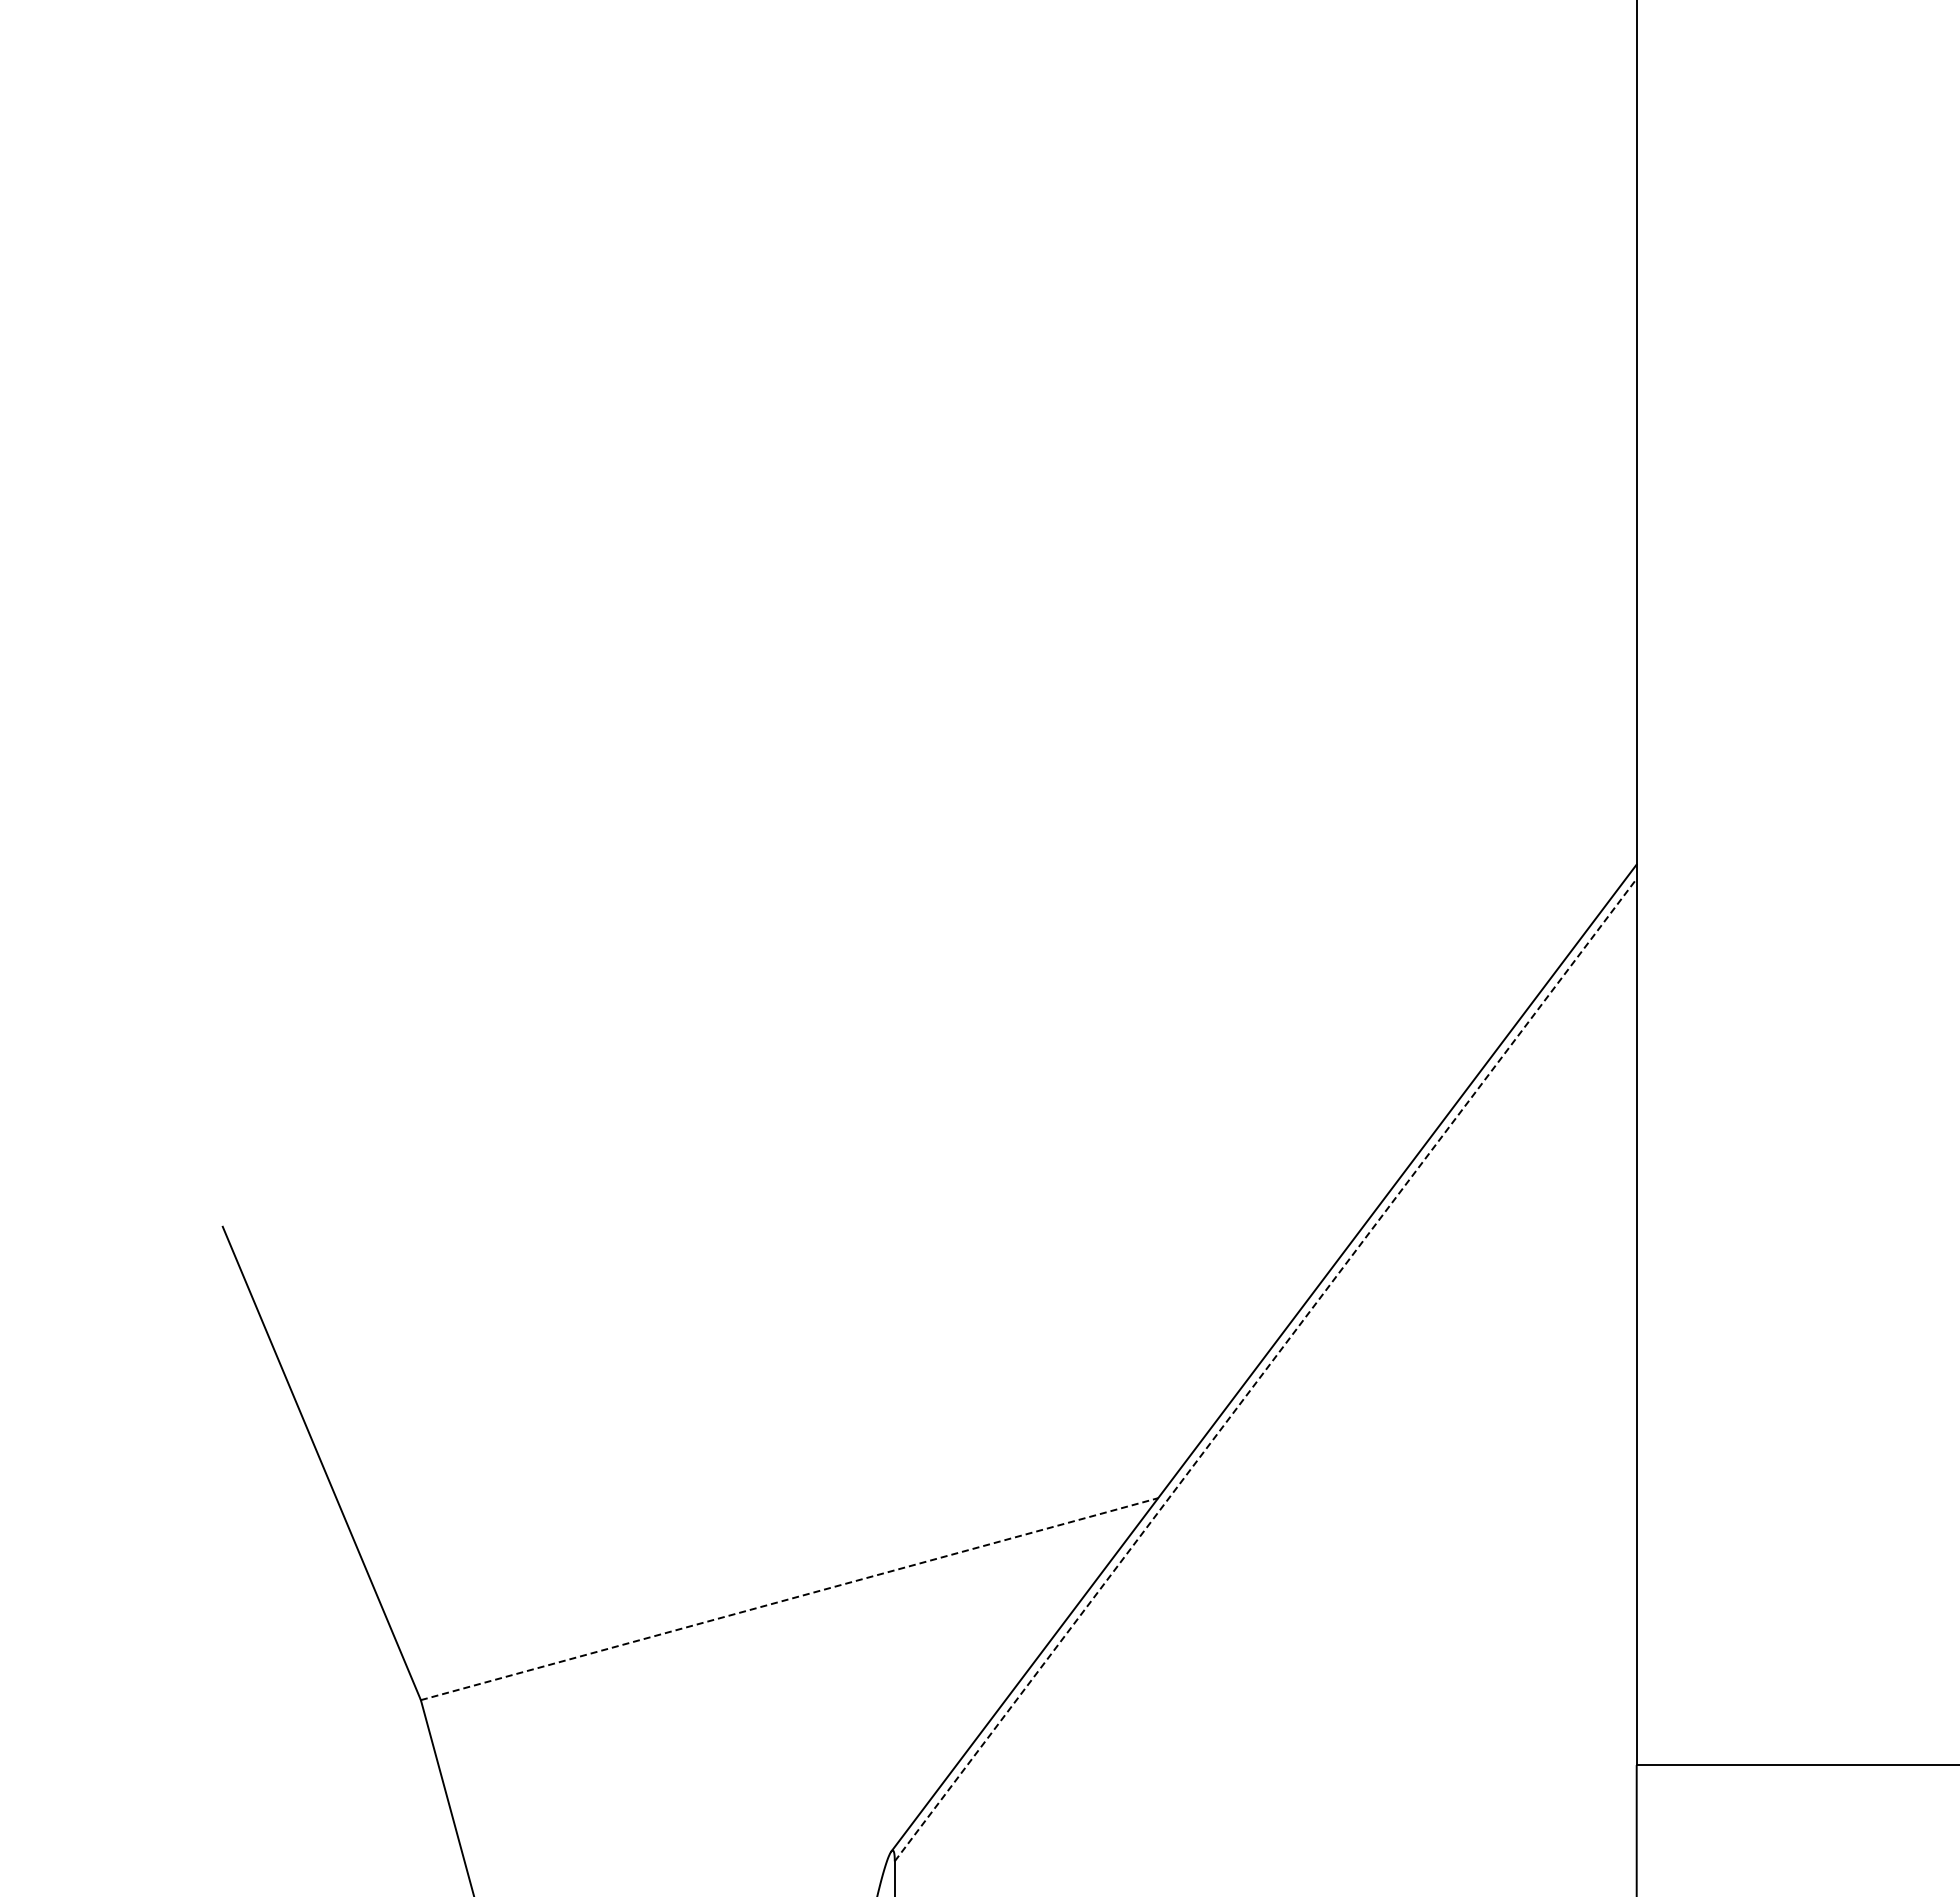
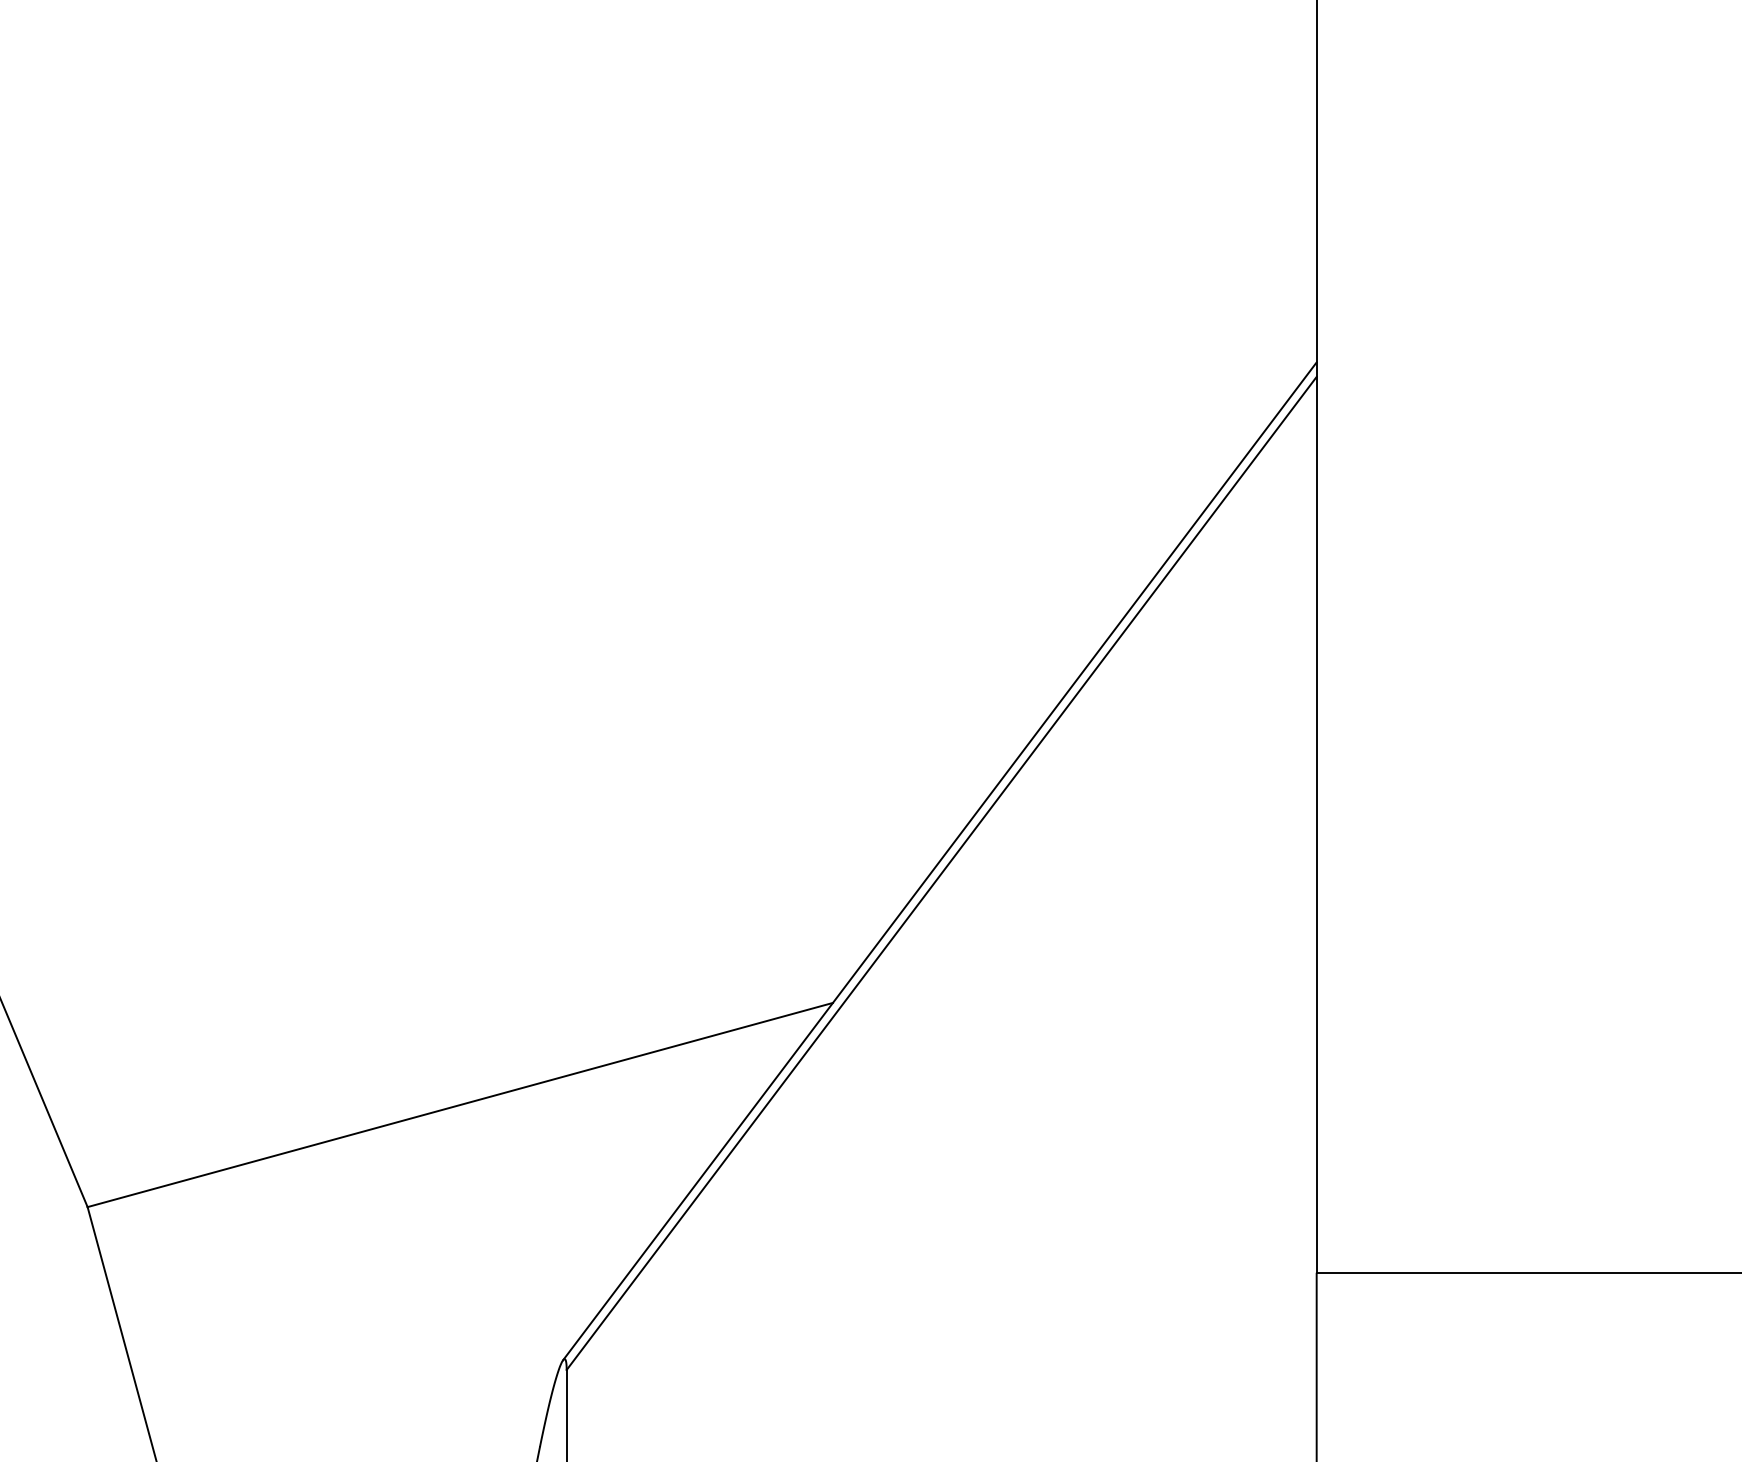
line: (1265, 1370) -> (941, 873), dashed -> solid
line: (790, 1599) -> (461, 1105), dashed -> solid

